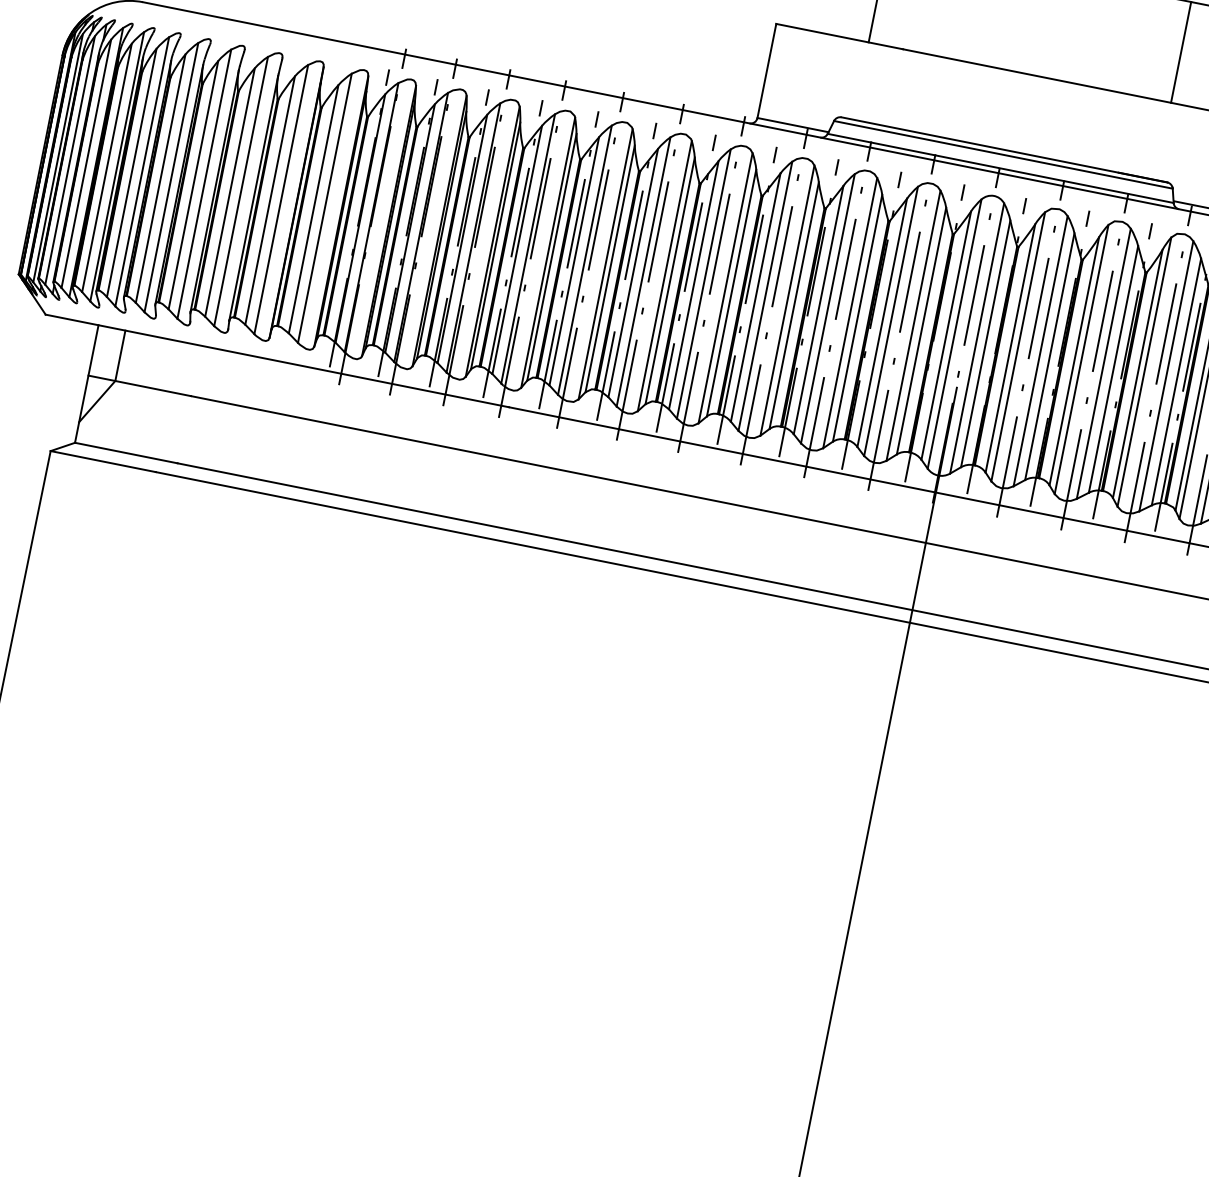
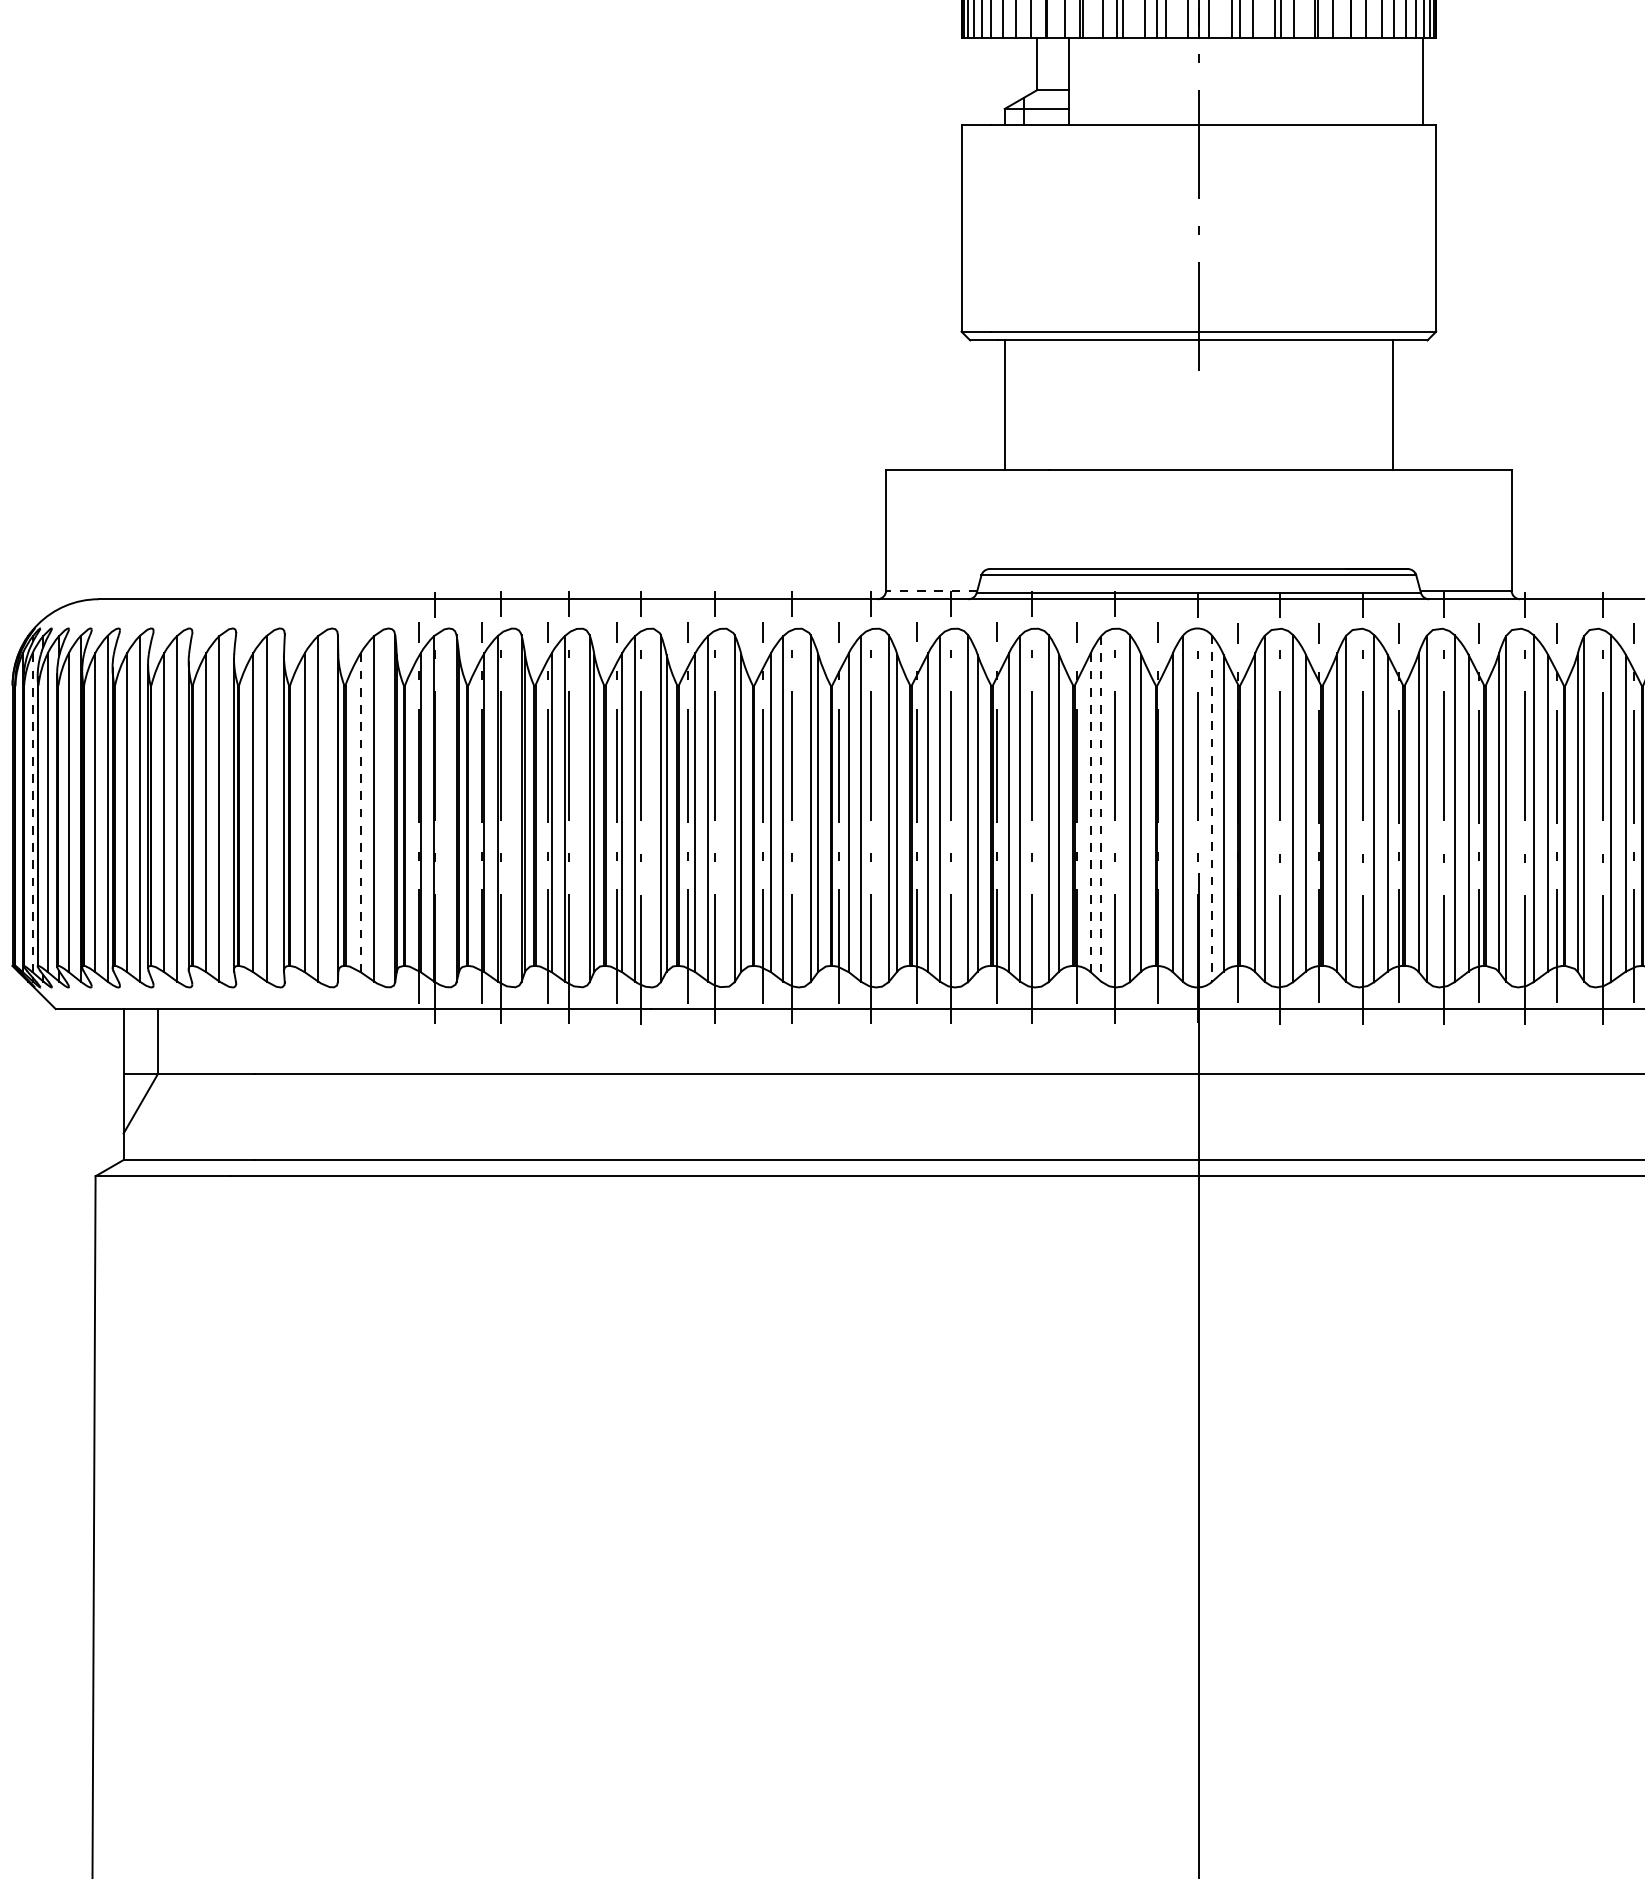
line: (792, 124) -> (931, 590), solid -> dashed
line: (58, 158) -> (32, 813), solid -> dashed
line: (313, 209) -> (360, 813), solid -> dashed
line: (891, 321) -> (1101, 808), solid -> dashed
line: (881, 323) -> (1090, 813), solid -> dashed
line: (976, 339) -> (1211, 809), solid -> dashed

